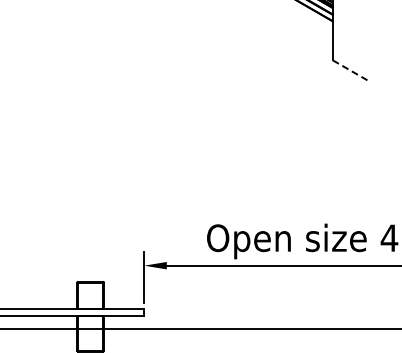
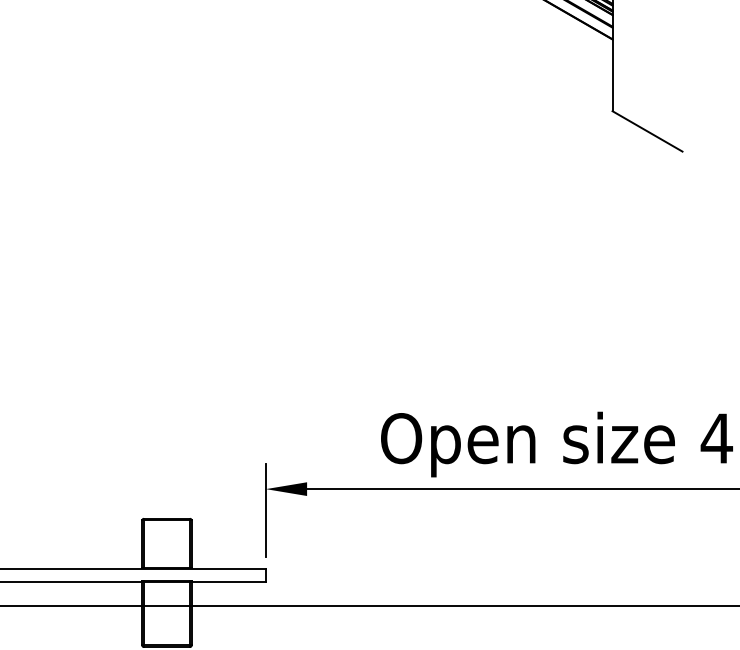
line: (351, 71) -> (646, 131), dashed -> solid

